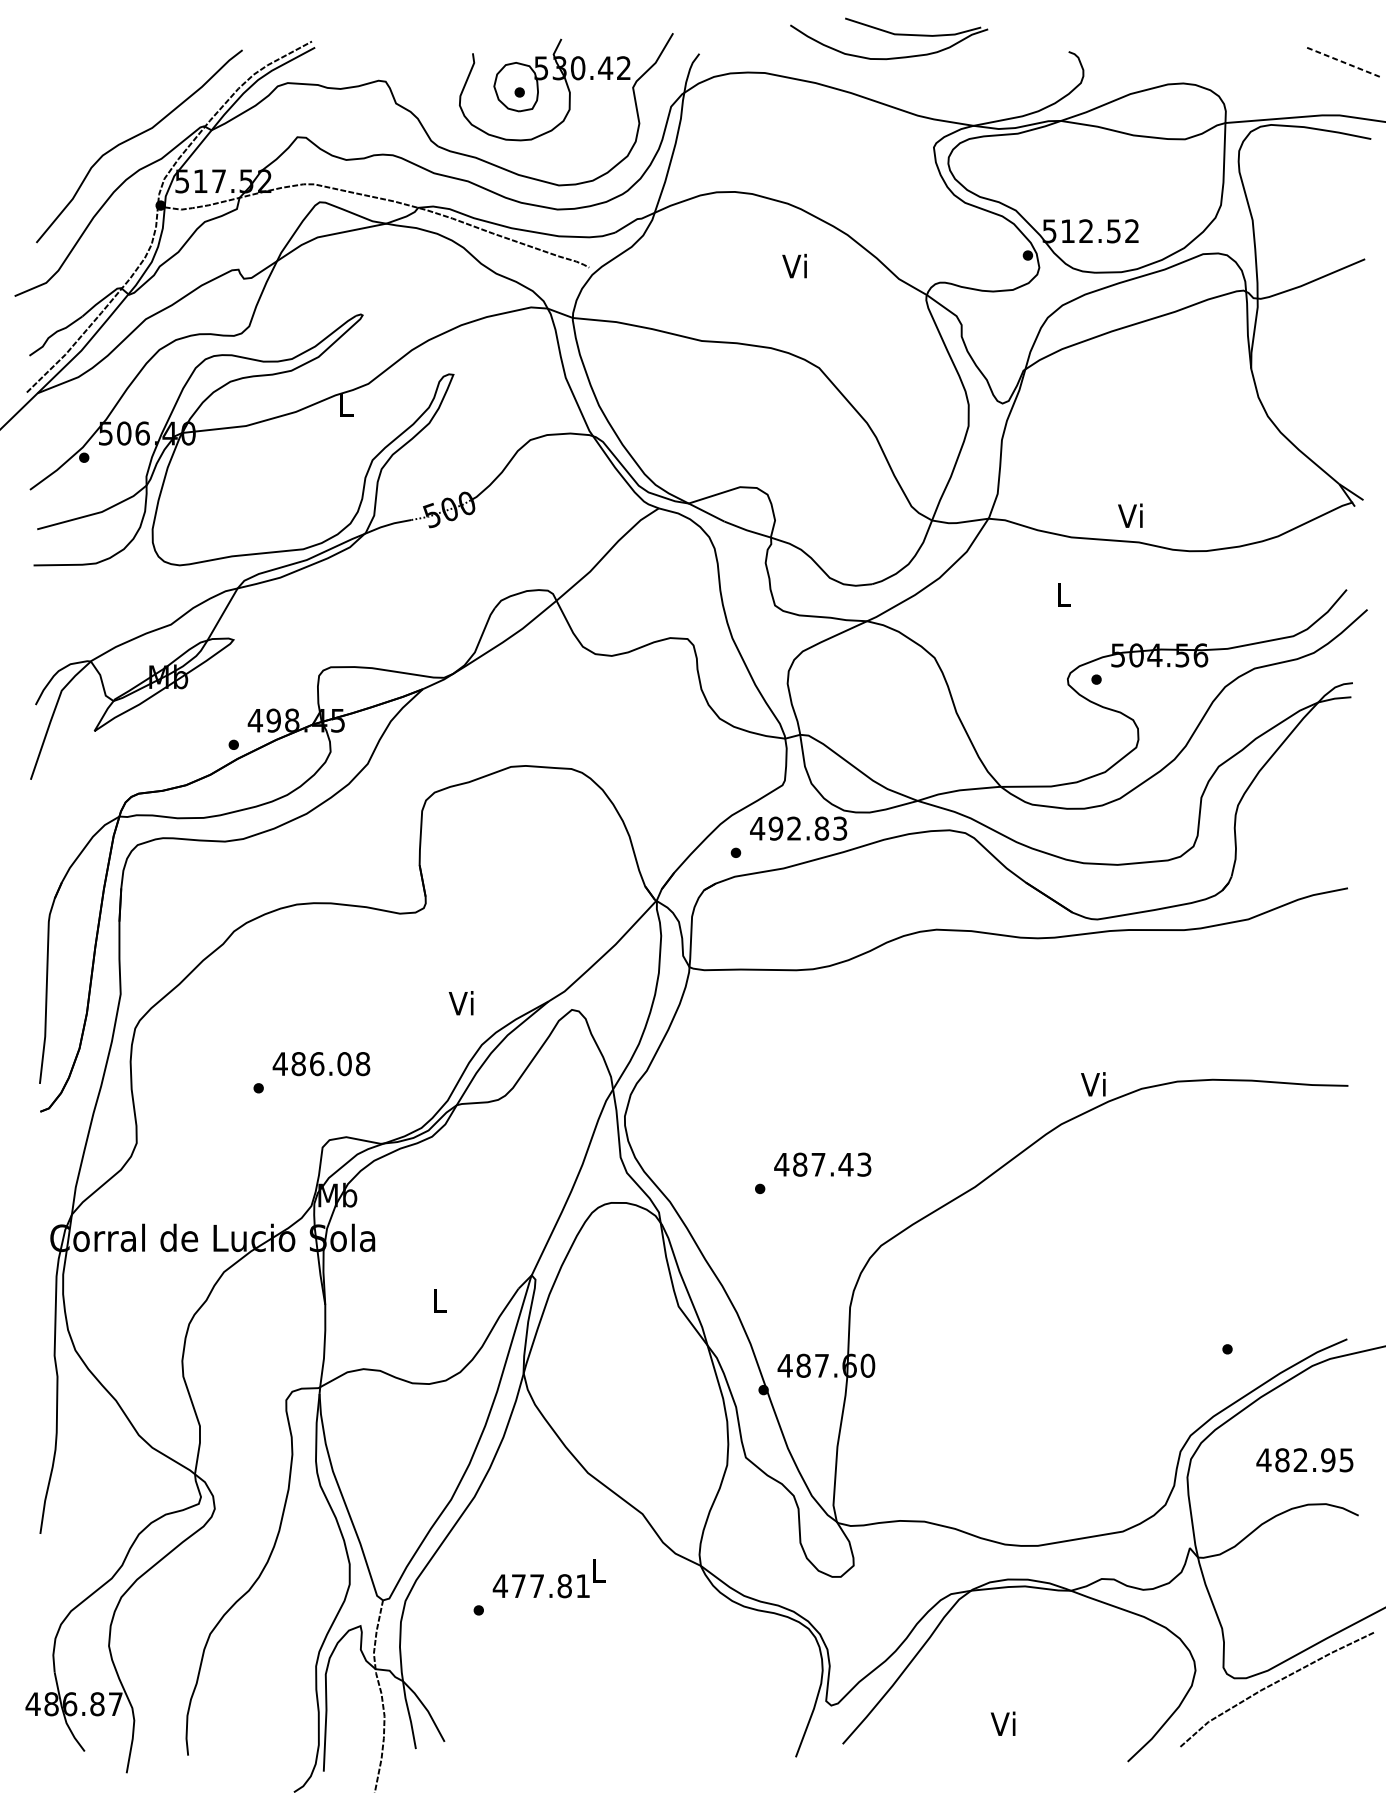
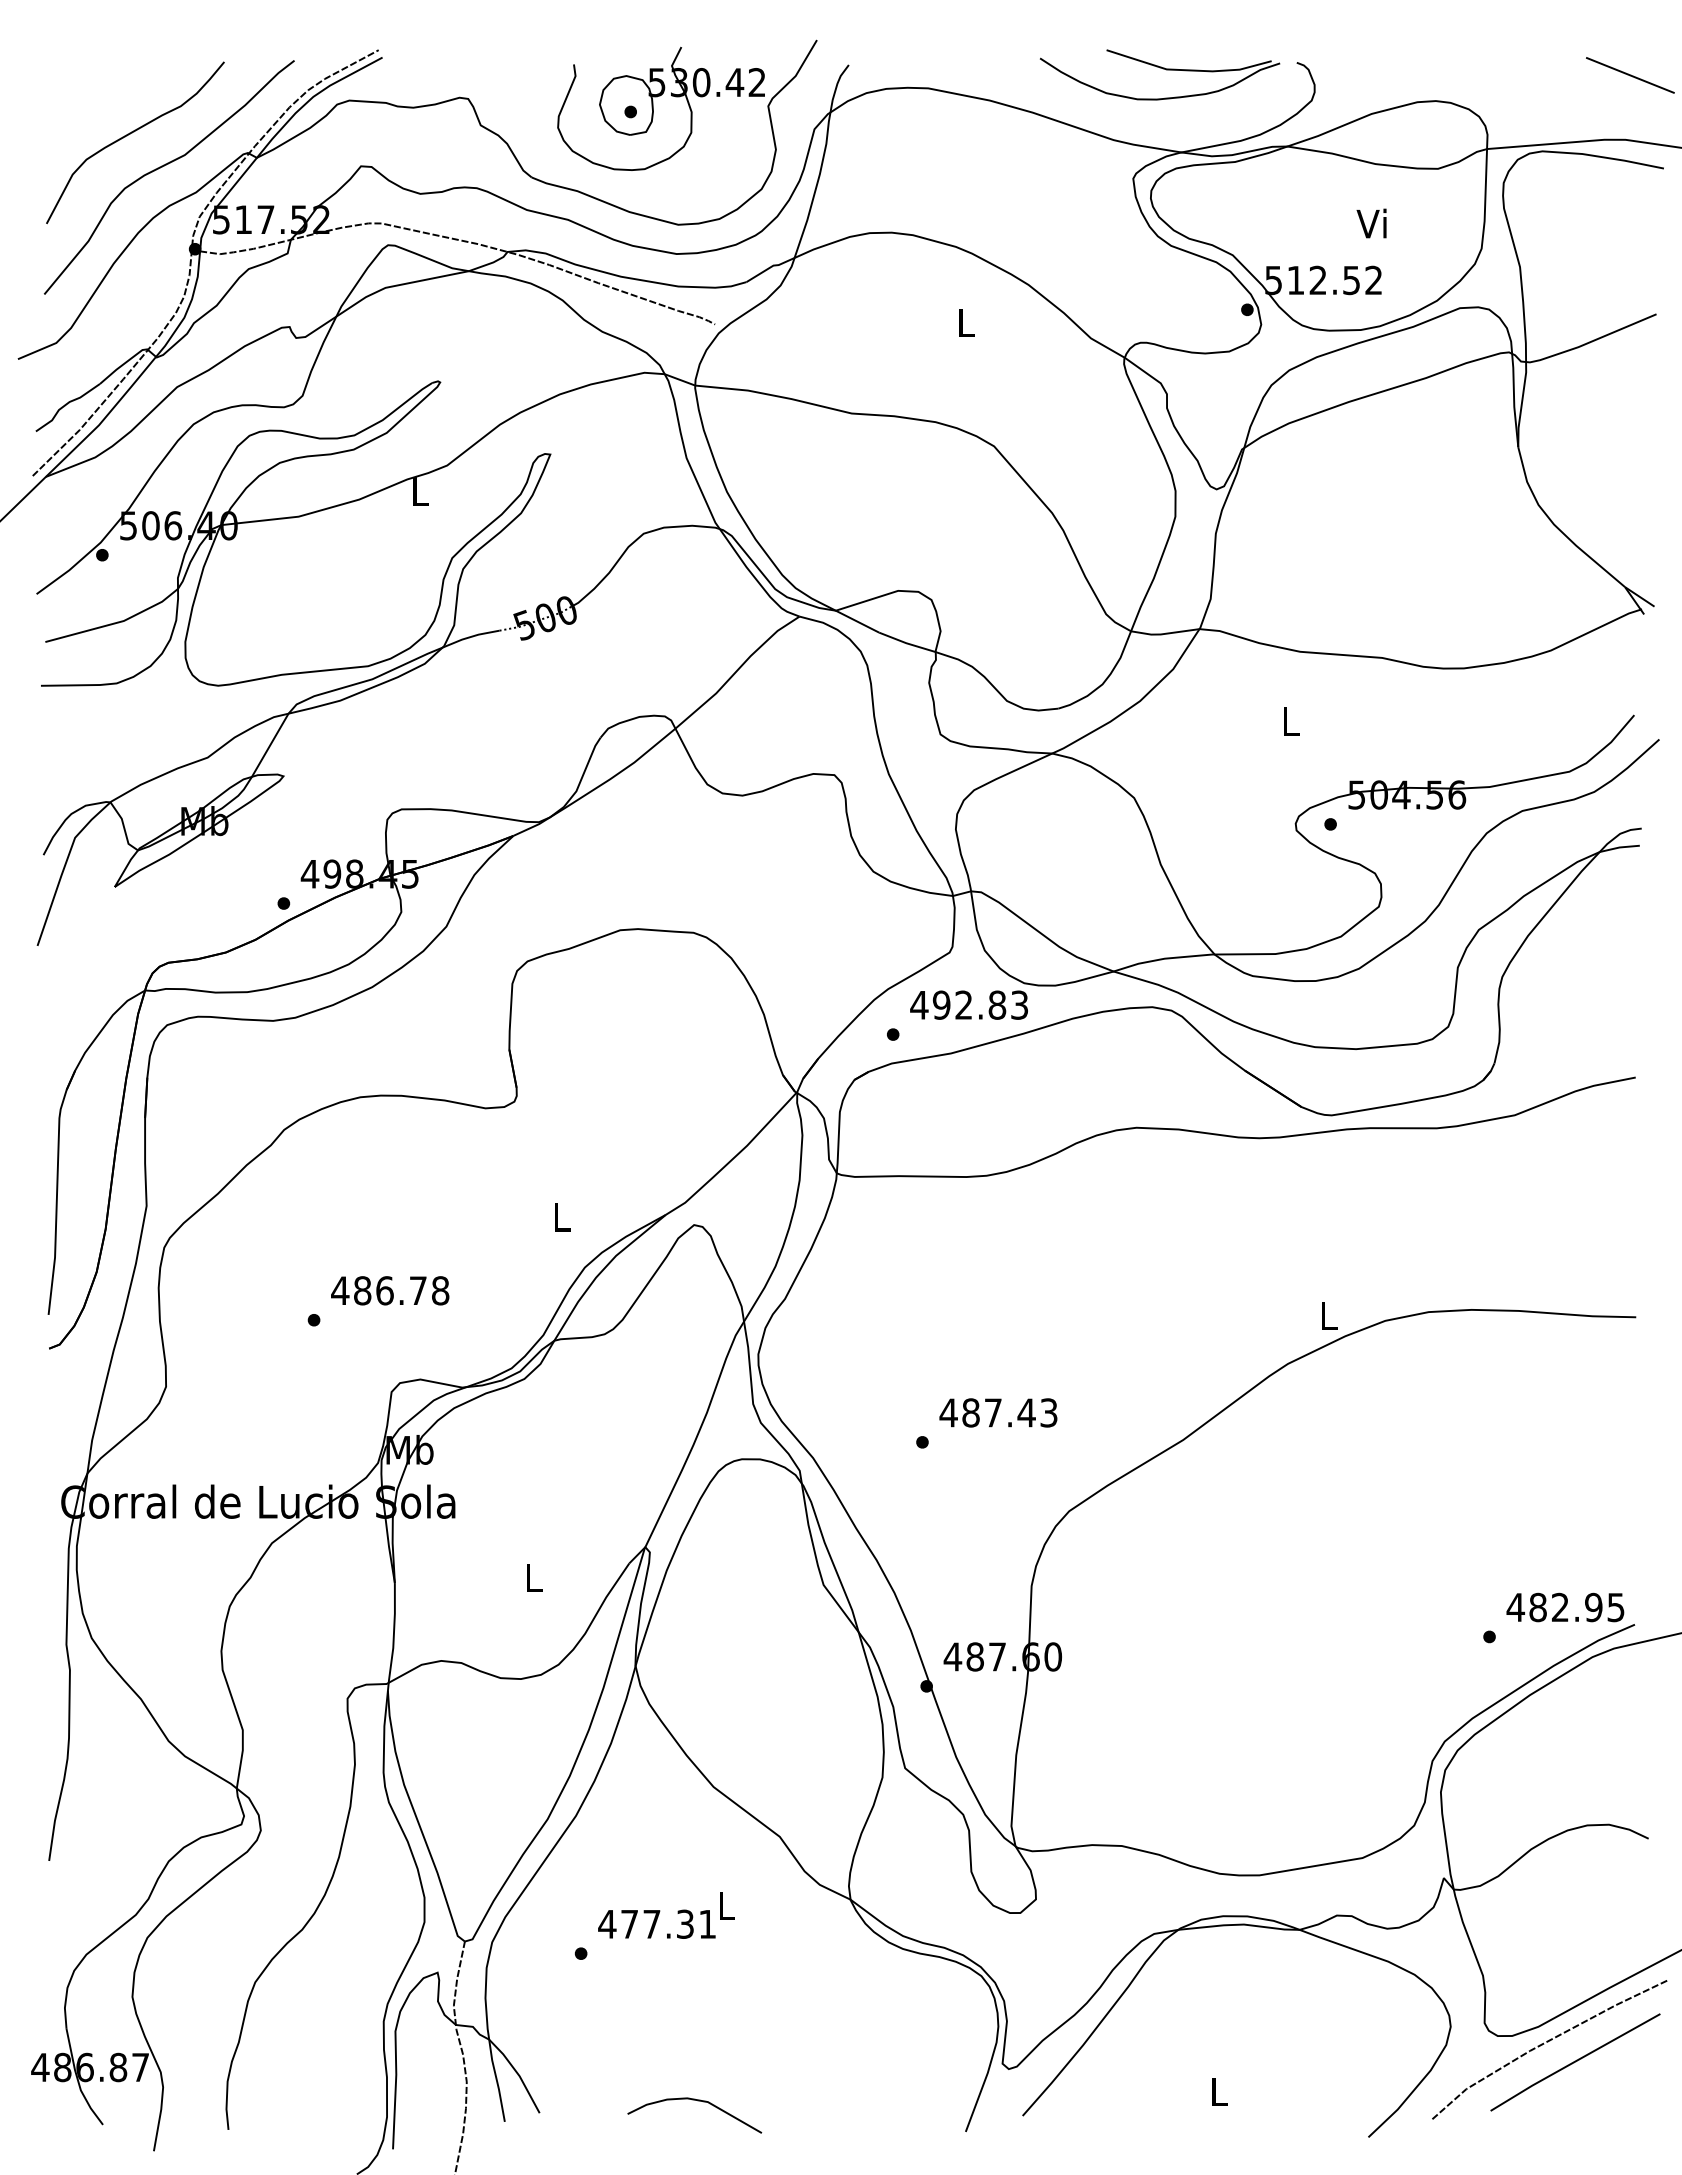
part: (889, 33) -> (1160, 68), moved
line: (1343, 62) -> (1630, 75), dashed -> solid
curve: (107, 111) -> (130, 134), added
text: (794, 265) -> (964, 322), Vi -> L
text: (1130, 515) -> (1371, 223), moved
text: (460, 1002) -> (559, 1216), Vi -> L
text: (344, 1063) -> (418, 1290), 486.08 -> 486.78
text: (1093, 1084) -> (1326, 1315), Vi -> L
text: (1304, 1460) -> (1565, 1607), moved
text: (564, 1585) -> (685, 1923), 477.81 -> 477.31
line: (1298, 1700) -> (1575, 2062), added
text: (1003, 1723) -> (1217, 2090), Vi -> L
curve: (574, 1732) -> (697, 2101), added

